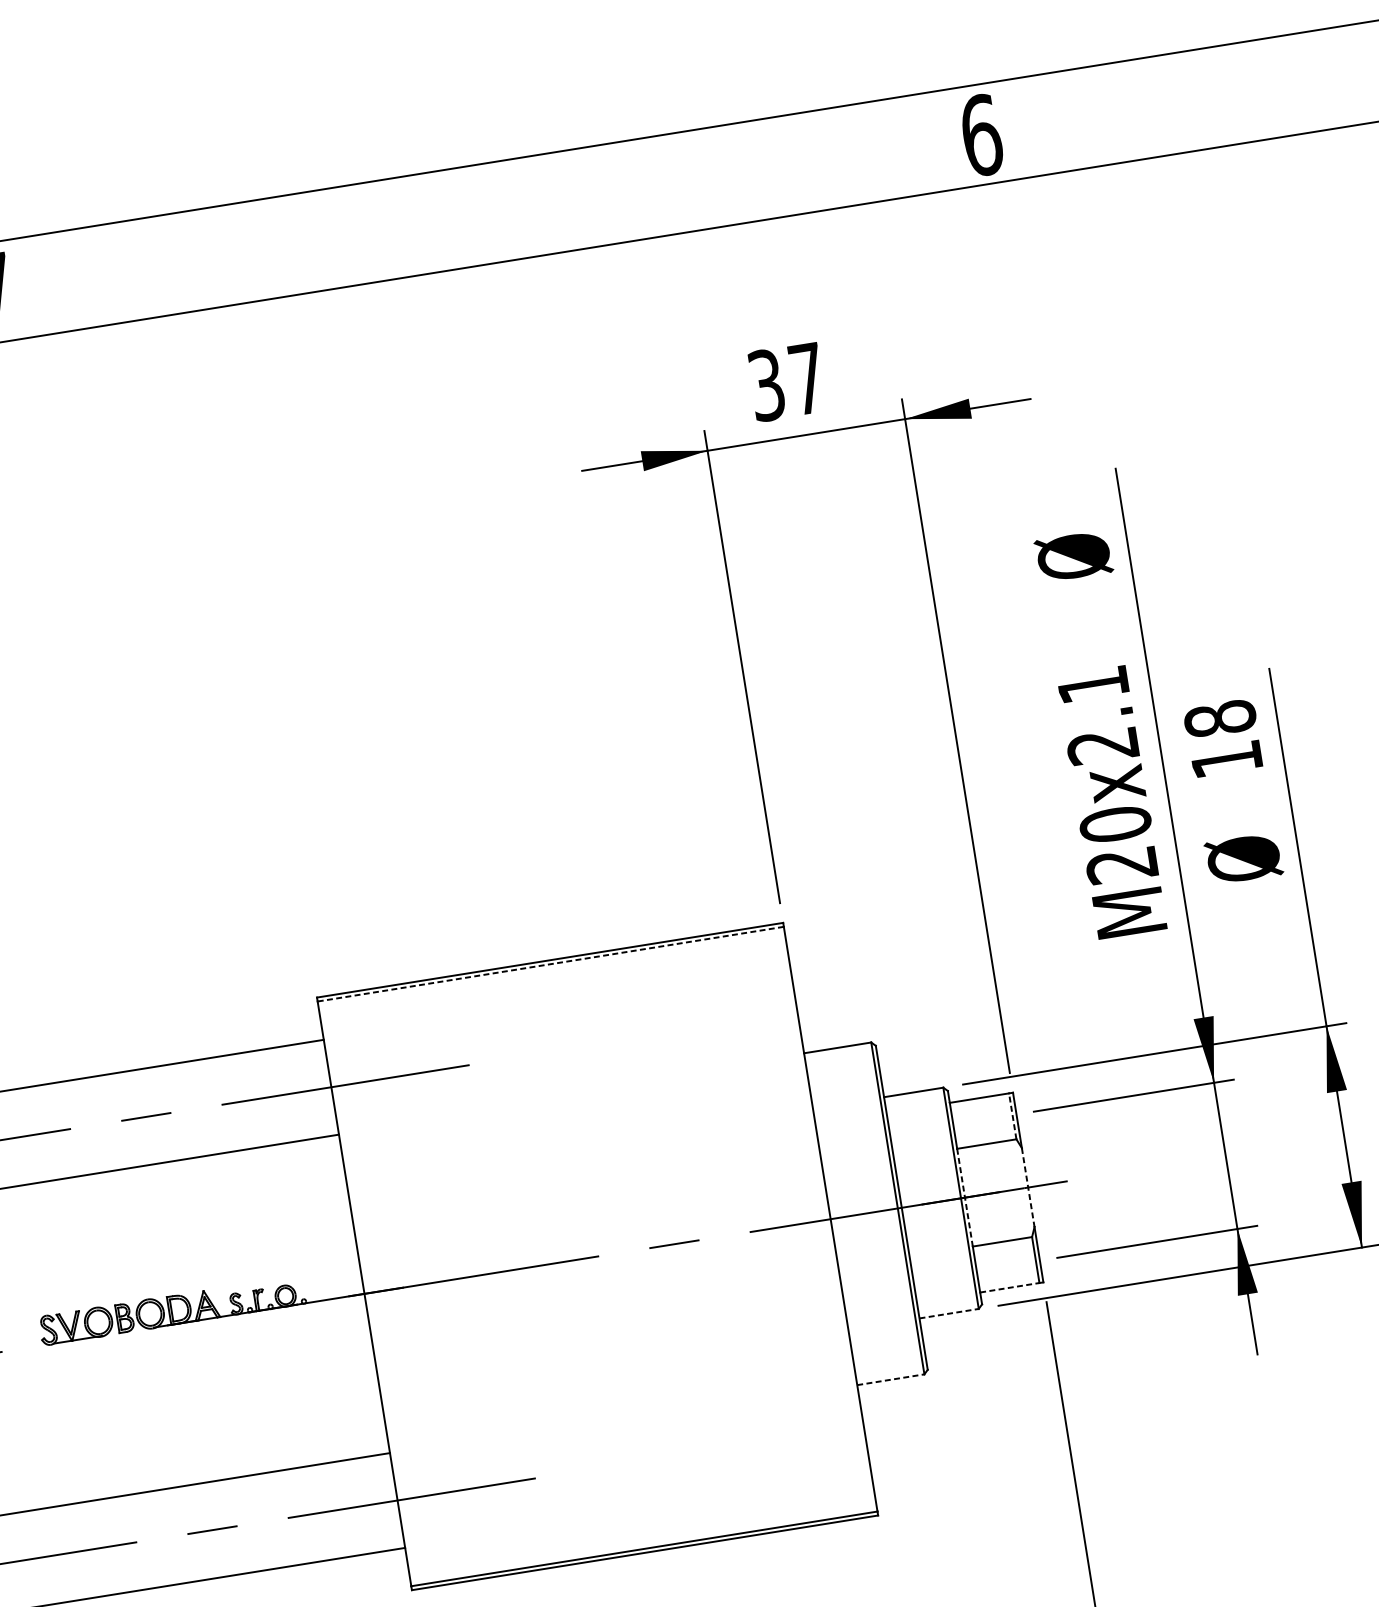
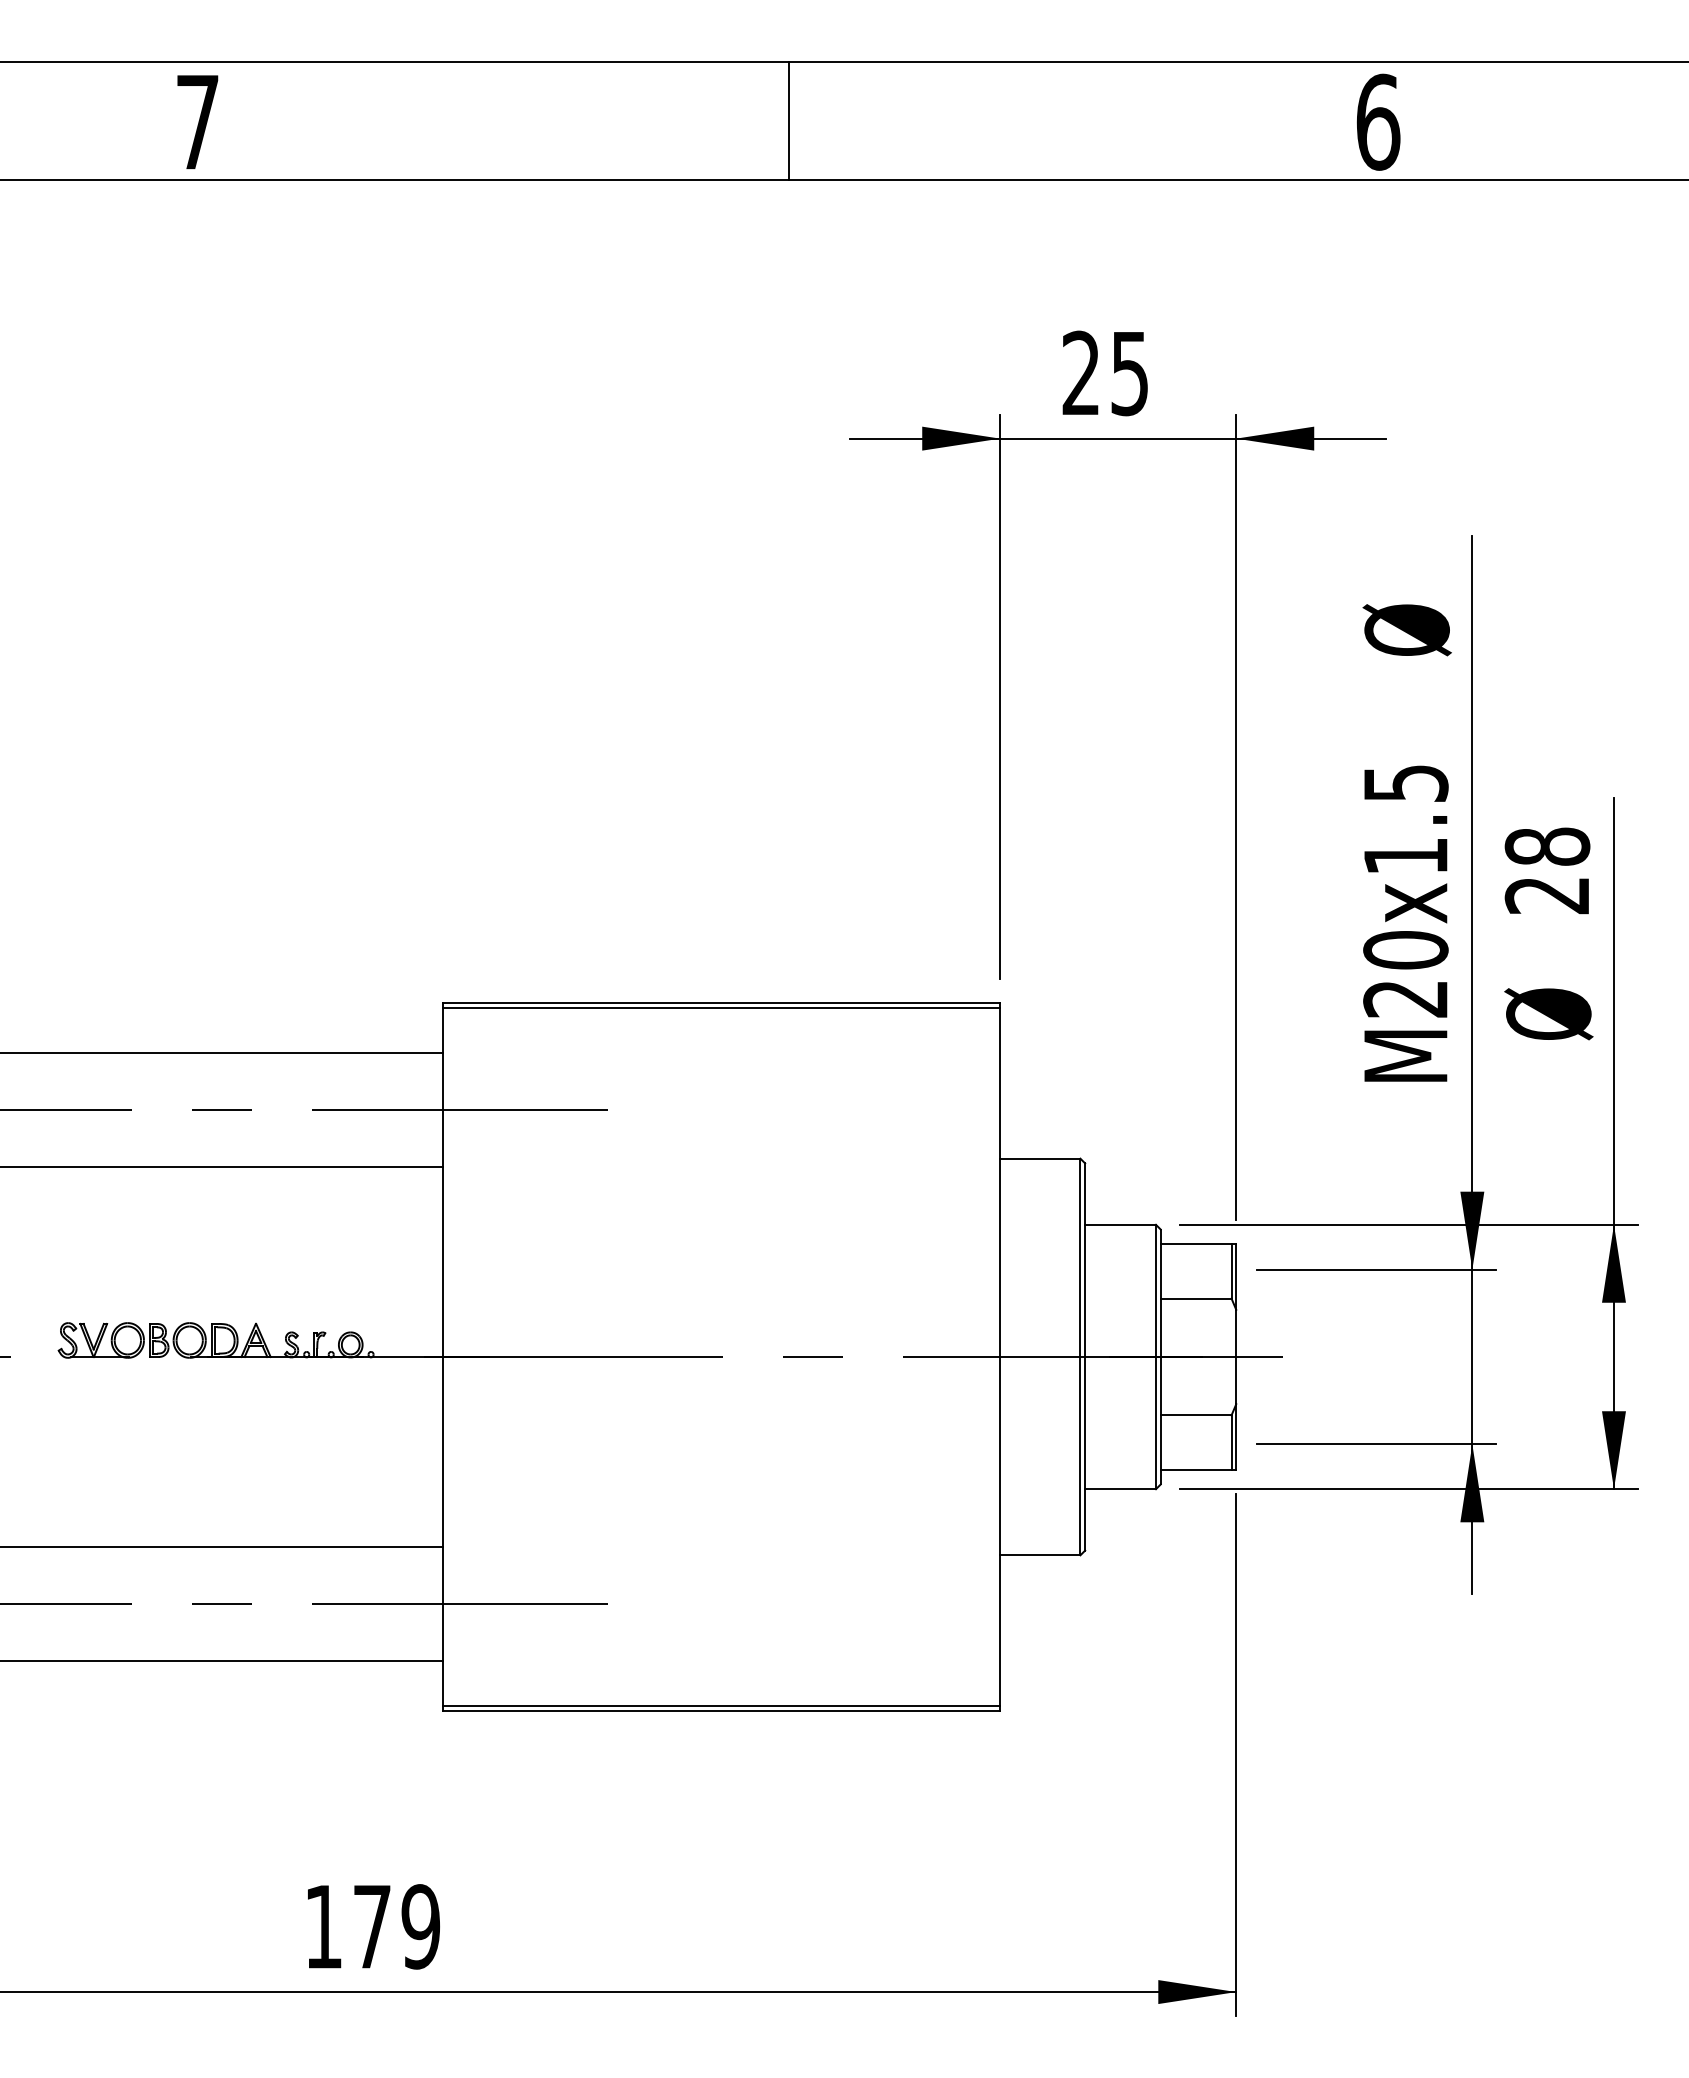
line: (488, 213) -> (789, 121), added
text: (786, 382) -> (1104, 373), 37 -> 25
text: (1097, 715) -> (1405, 819), M20x2.1 -> M20x1.5
text: (1226, 760) -> (1546, 896), 18 -> 28
line: (550, 964) -> (721, 1007), dashed -> solid
line: (1012, 1115) -> (1231, 1270), dashed -> solid
line: (1028, 1187) -> (1236, 1357), dashed -> solid
line: (964, 1198) -> (1160, 1357), dashed -> solid
line: (1010, 1287) -> (1196, 1470), dashed -> solid
line: (949, 1313) -> (1121, 1489), dashed -> solid
line: (891, 1379) -> (1040, 1555), dashed -> solid

